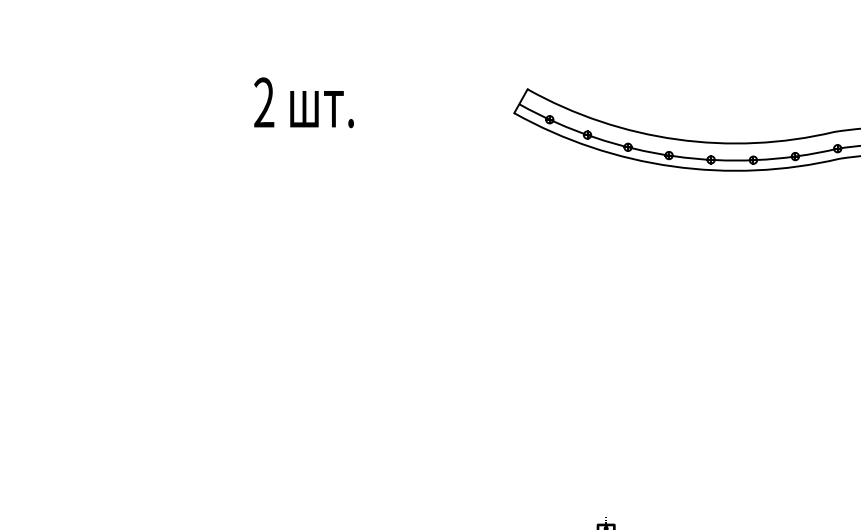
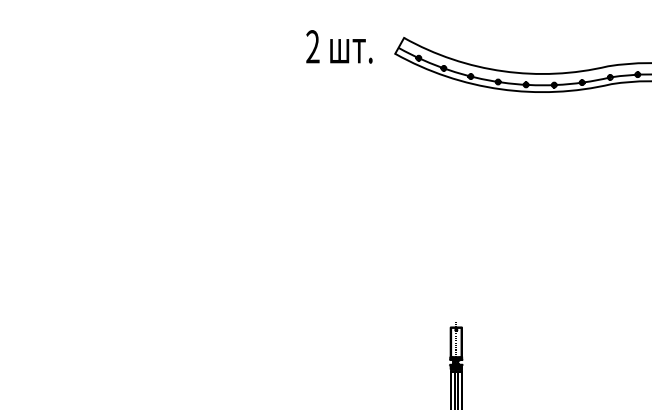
text: (304, 102) -> (339, 46), moved

